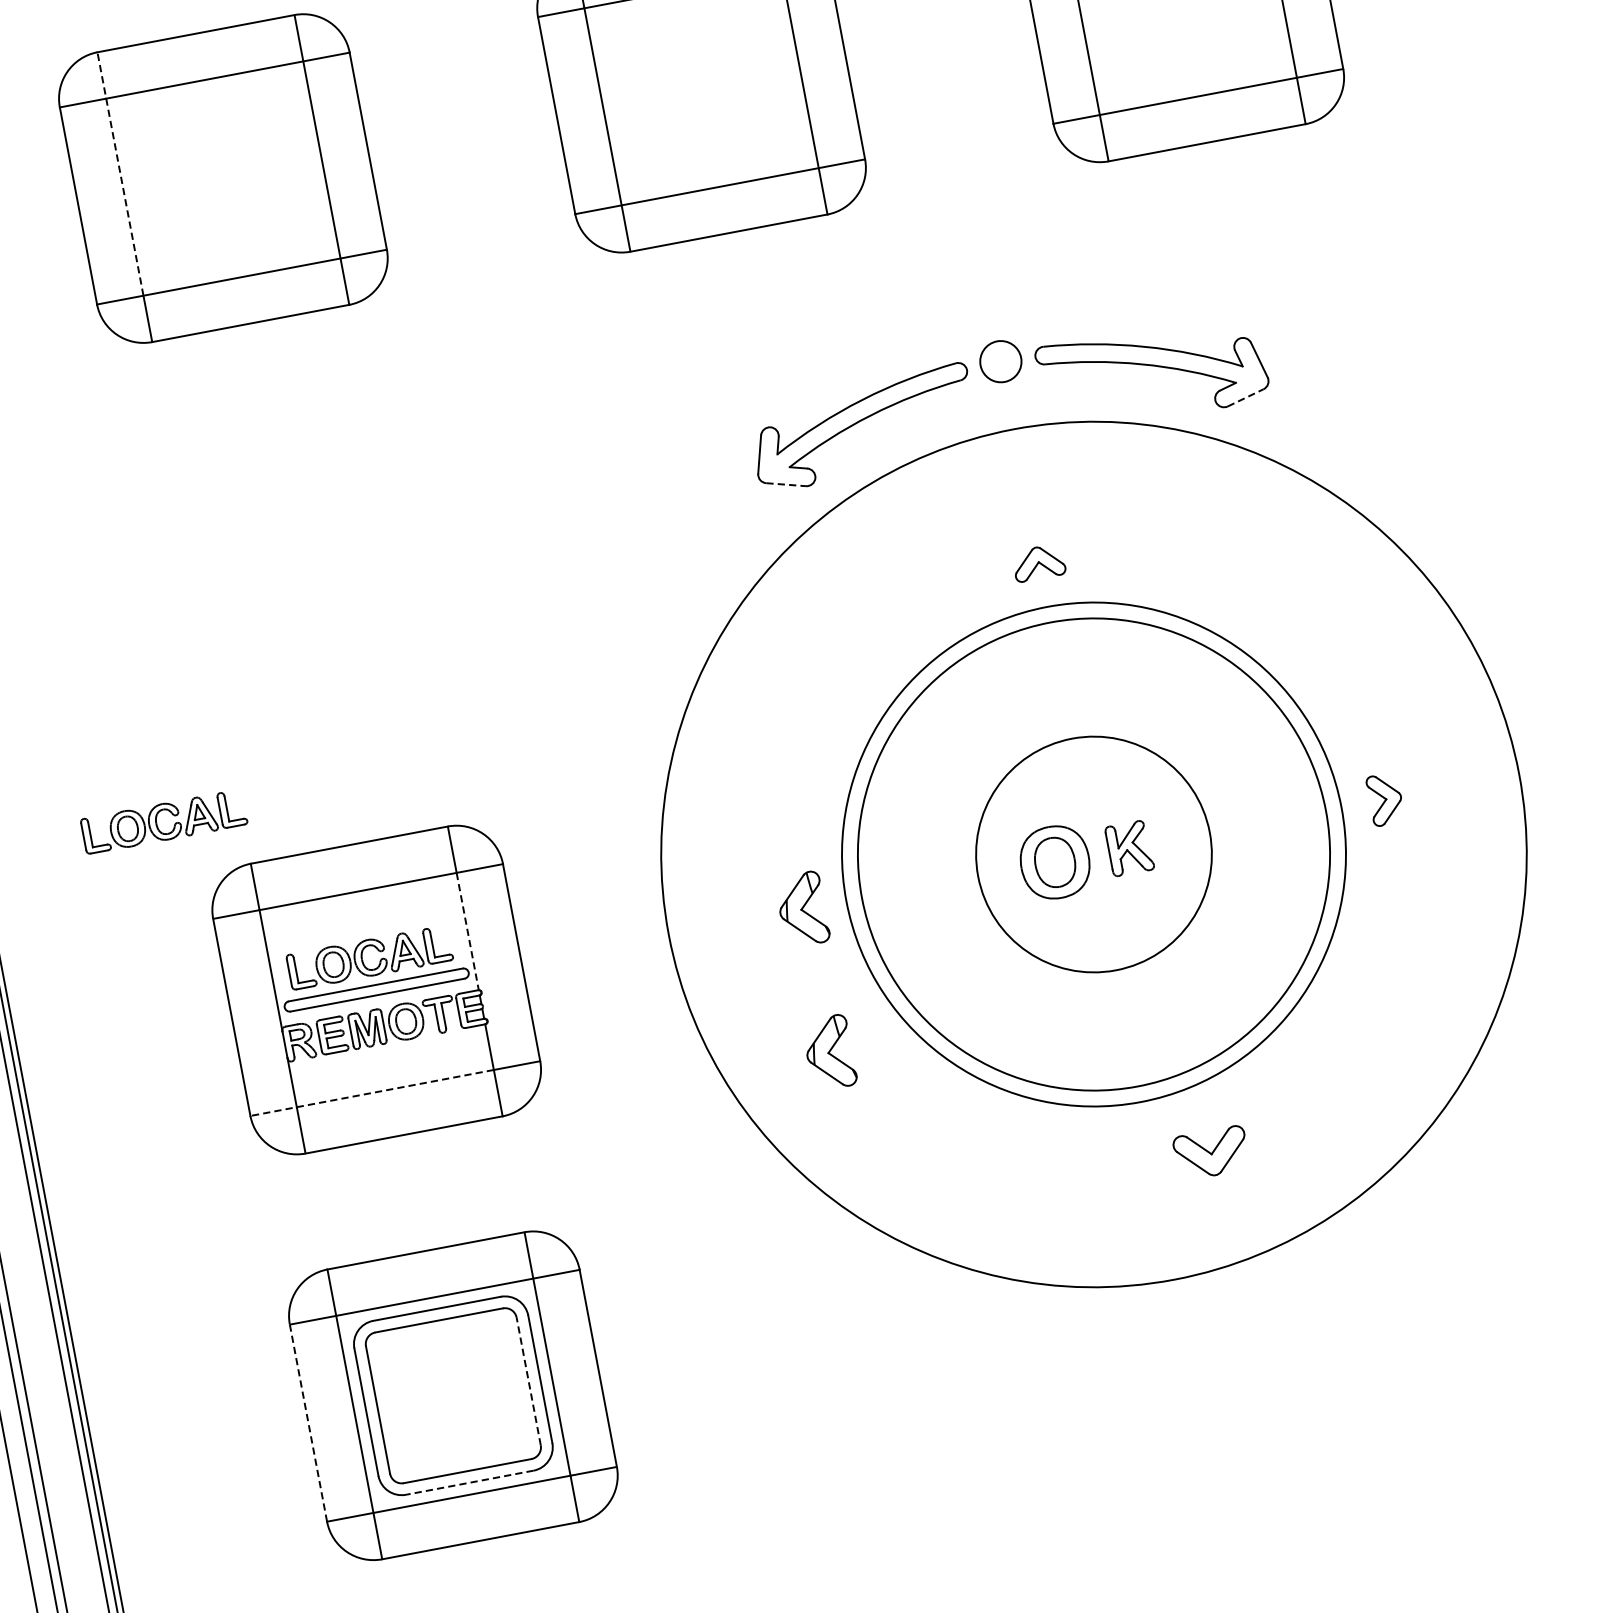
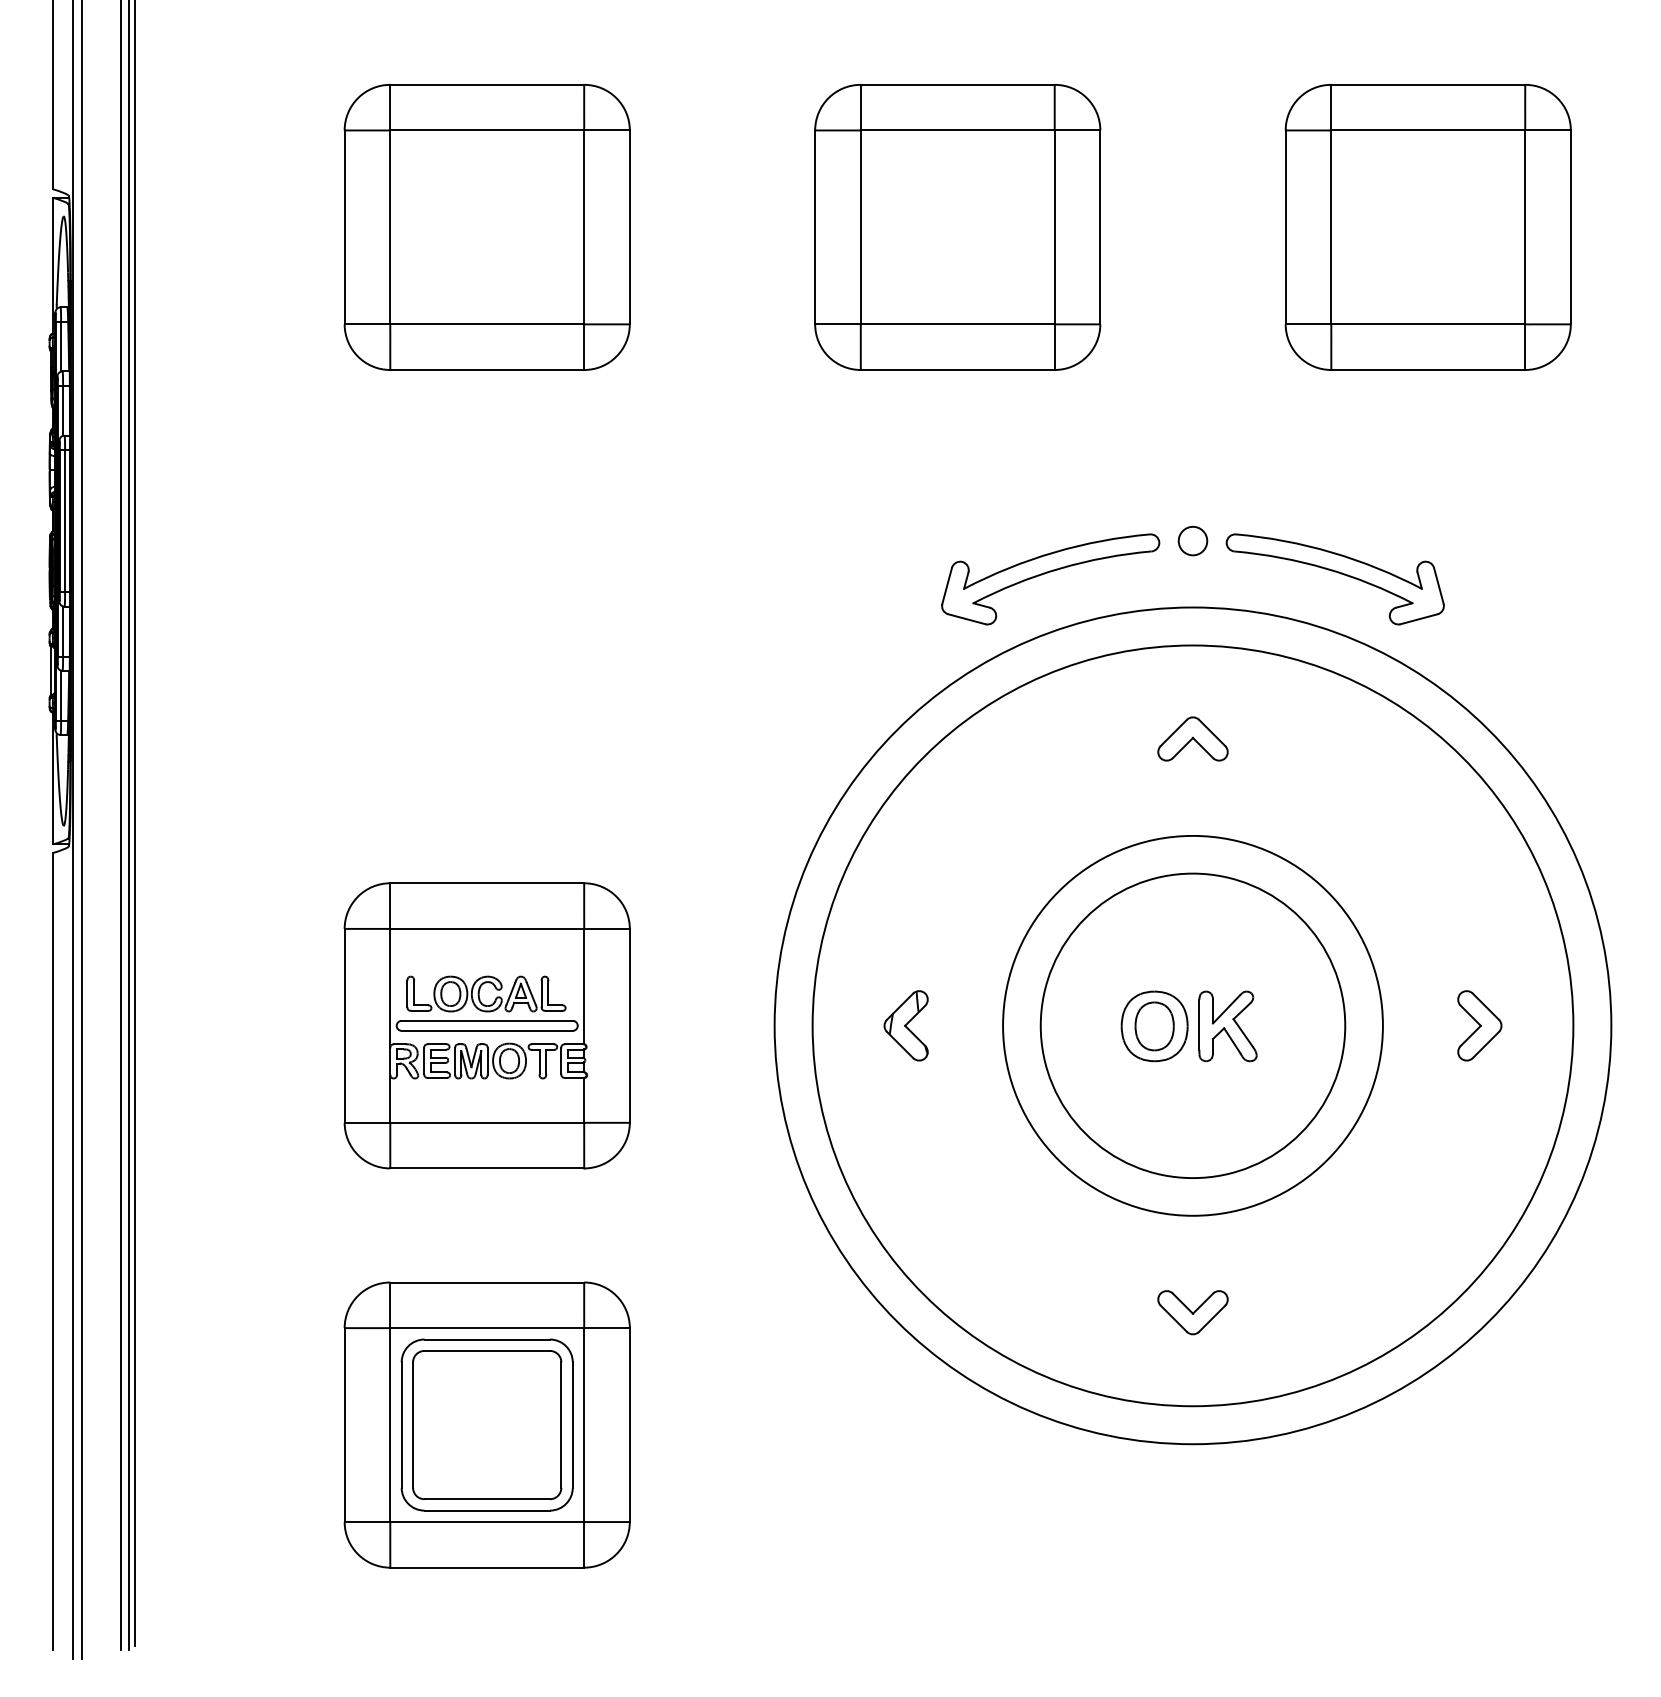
line: (120, 173) -> (390, 204), dashed -> solid
circle: (1000, 362) -> (1192, 541), size x0.71
line: (1246, 398) -> (1419, 619), dashed -> solid
line: (786, 484) -> (967, 619), dashed -> solid
part: (1038, 562) -> (1192, 738), size x1.43
part: (1385, 799) -> (1479, 1025), size x1.43
part: (156, 822) -> (308, 827), removed
part: (1129, 848) -> (1227, 1026), size x1.43
circle: (1093, 854) -> (1192, 1025), size x0.62
circle: (1093, 854) -> (1192, 1025), size x1.67
circle: (1093, 854) -> (1192, 1025), size x1.67
line: (468, 931) -> (584, 986), dashed -> solid
part: (828, 1052) -> (905, 1166), removed
line: (372, 1092) -> (464, 1122), dashed -> solid
part: (1210, 1153) -> (1192, 1312), moved
line: (528, 1381) -> (561, 1425), dashed -> solid
line: (308, 1423) -> (344, 1425), dashed -> solid
line: (470, 1482) -> (487, 1510), dashed -> solid

